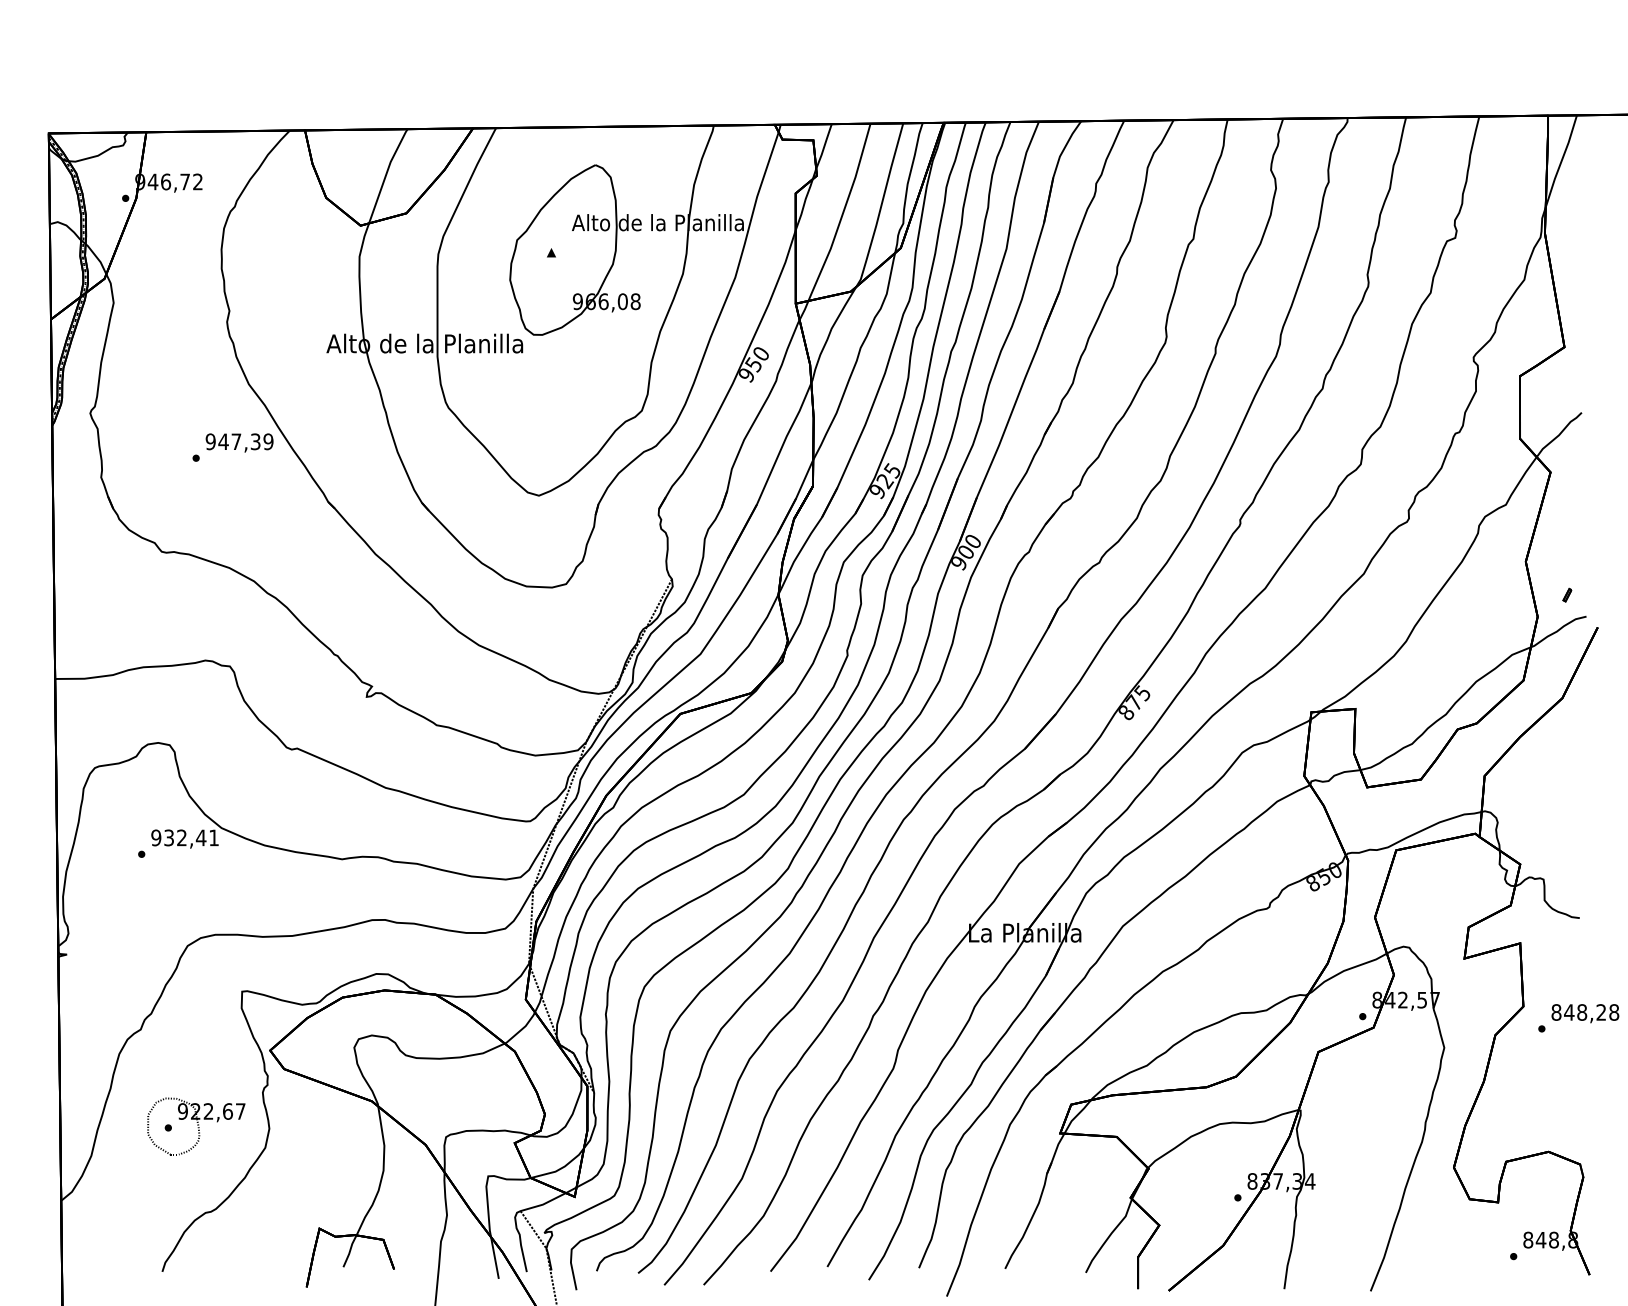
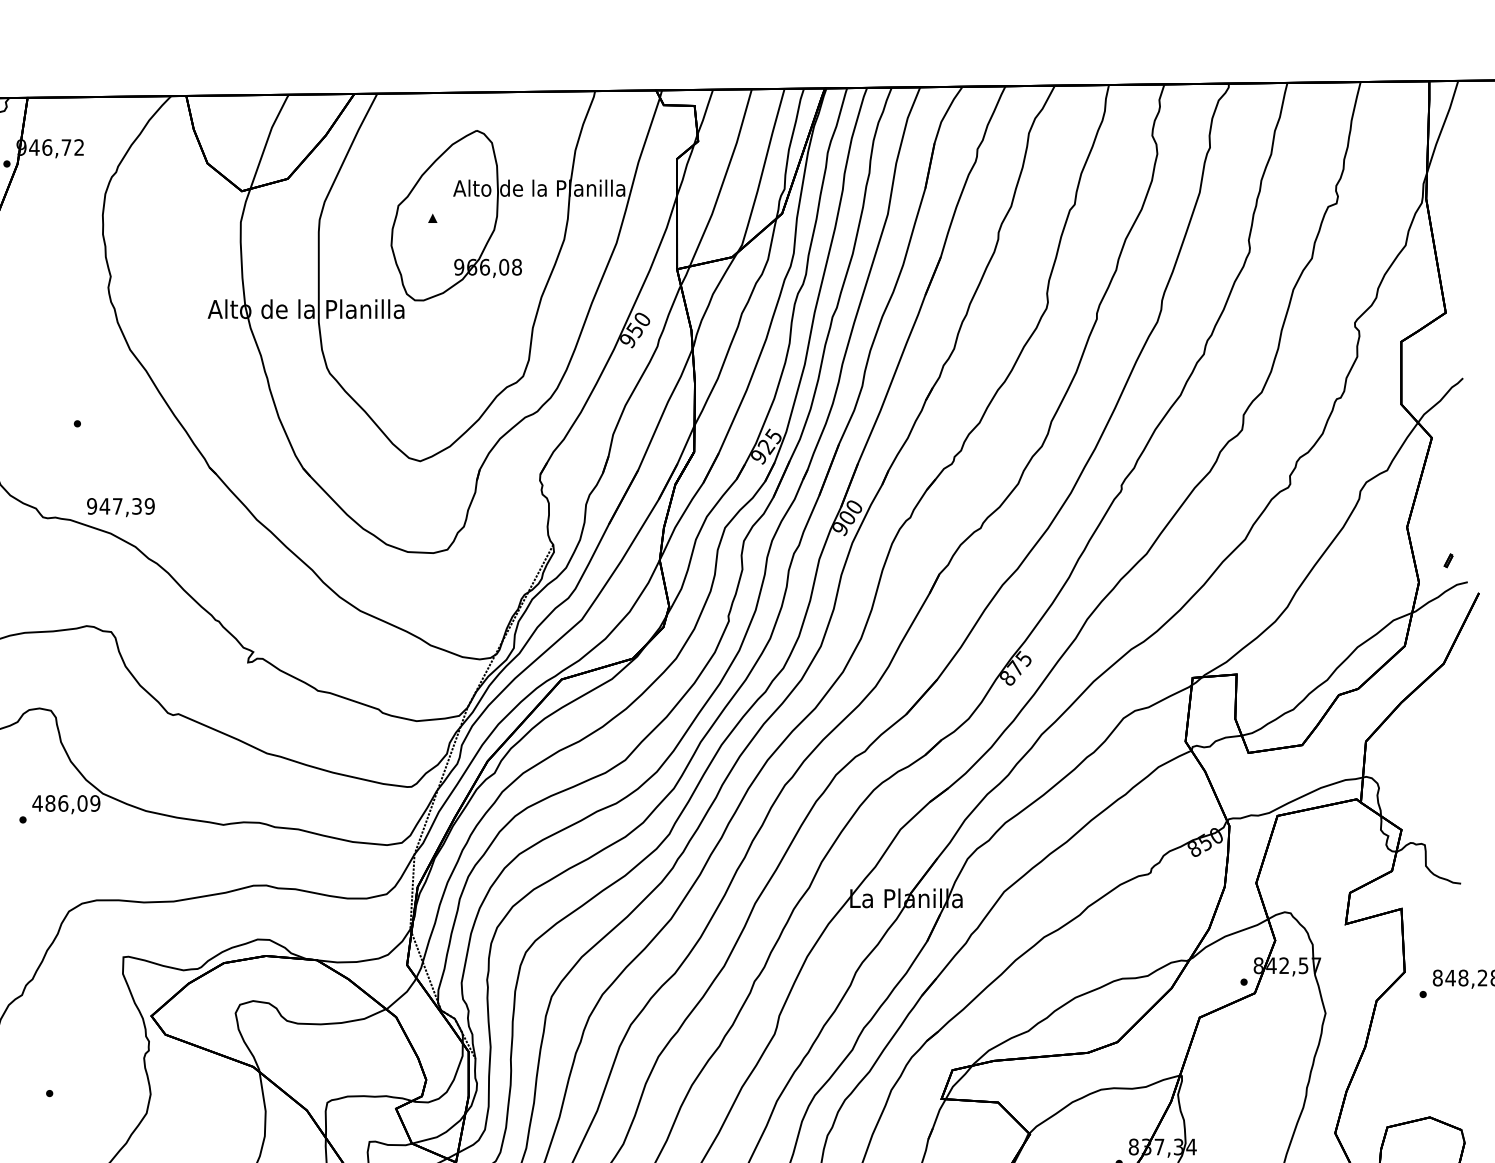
text: (239, 442) -> (120, 507), moved
text: (185, 837) -> (66, 803), 932,41 -> 486,09
part: (196, 1126) -> (77, 1092), removed

